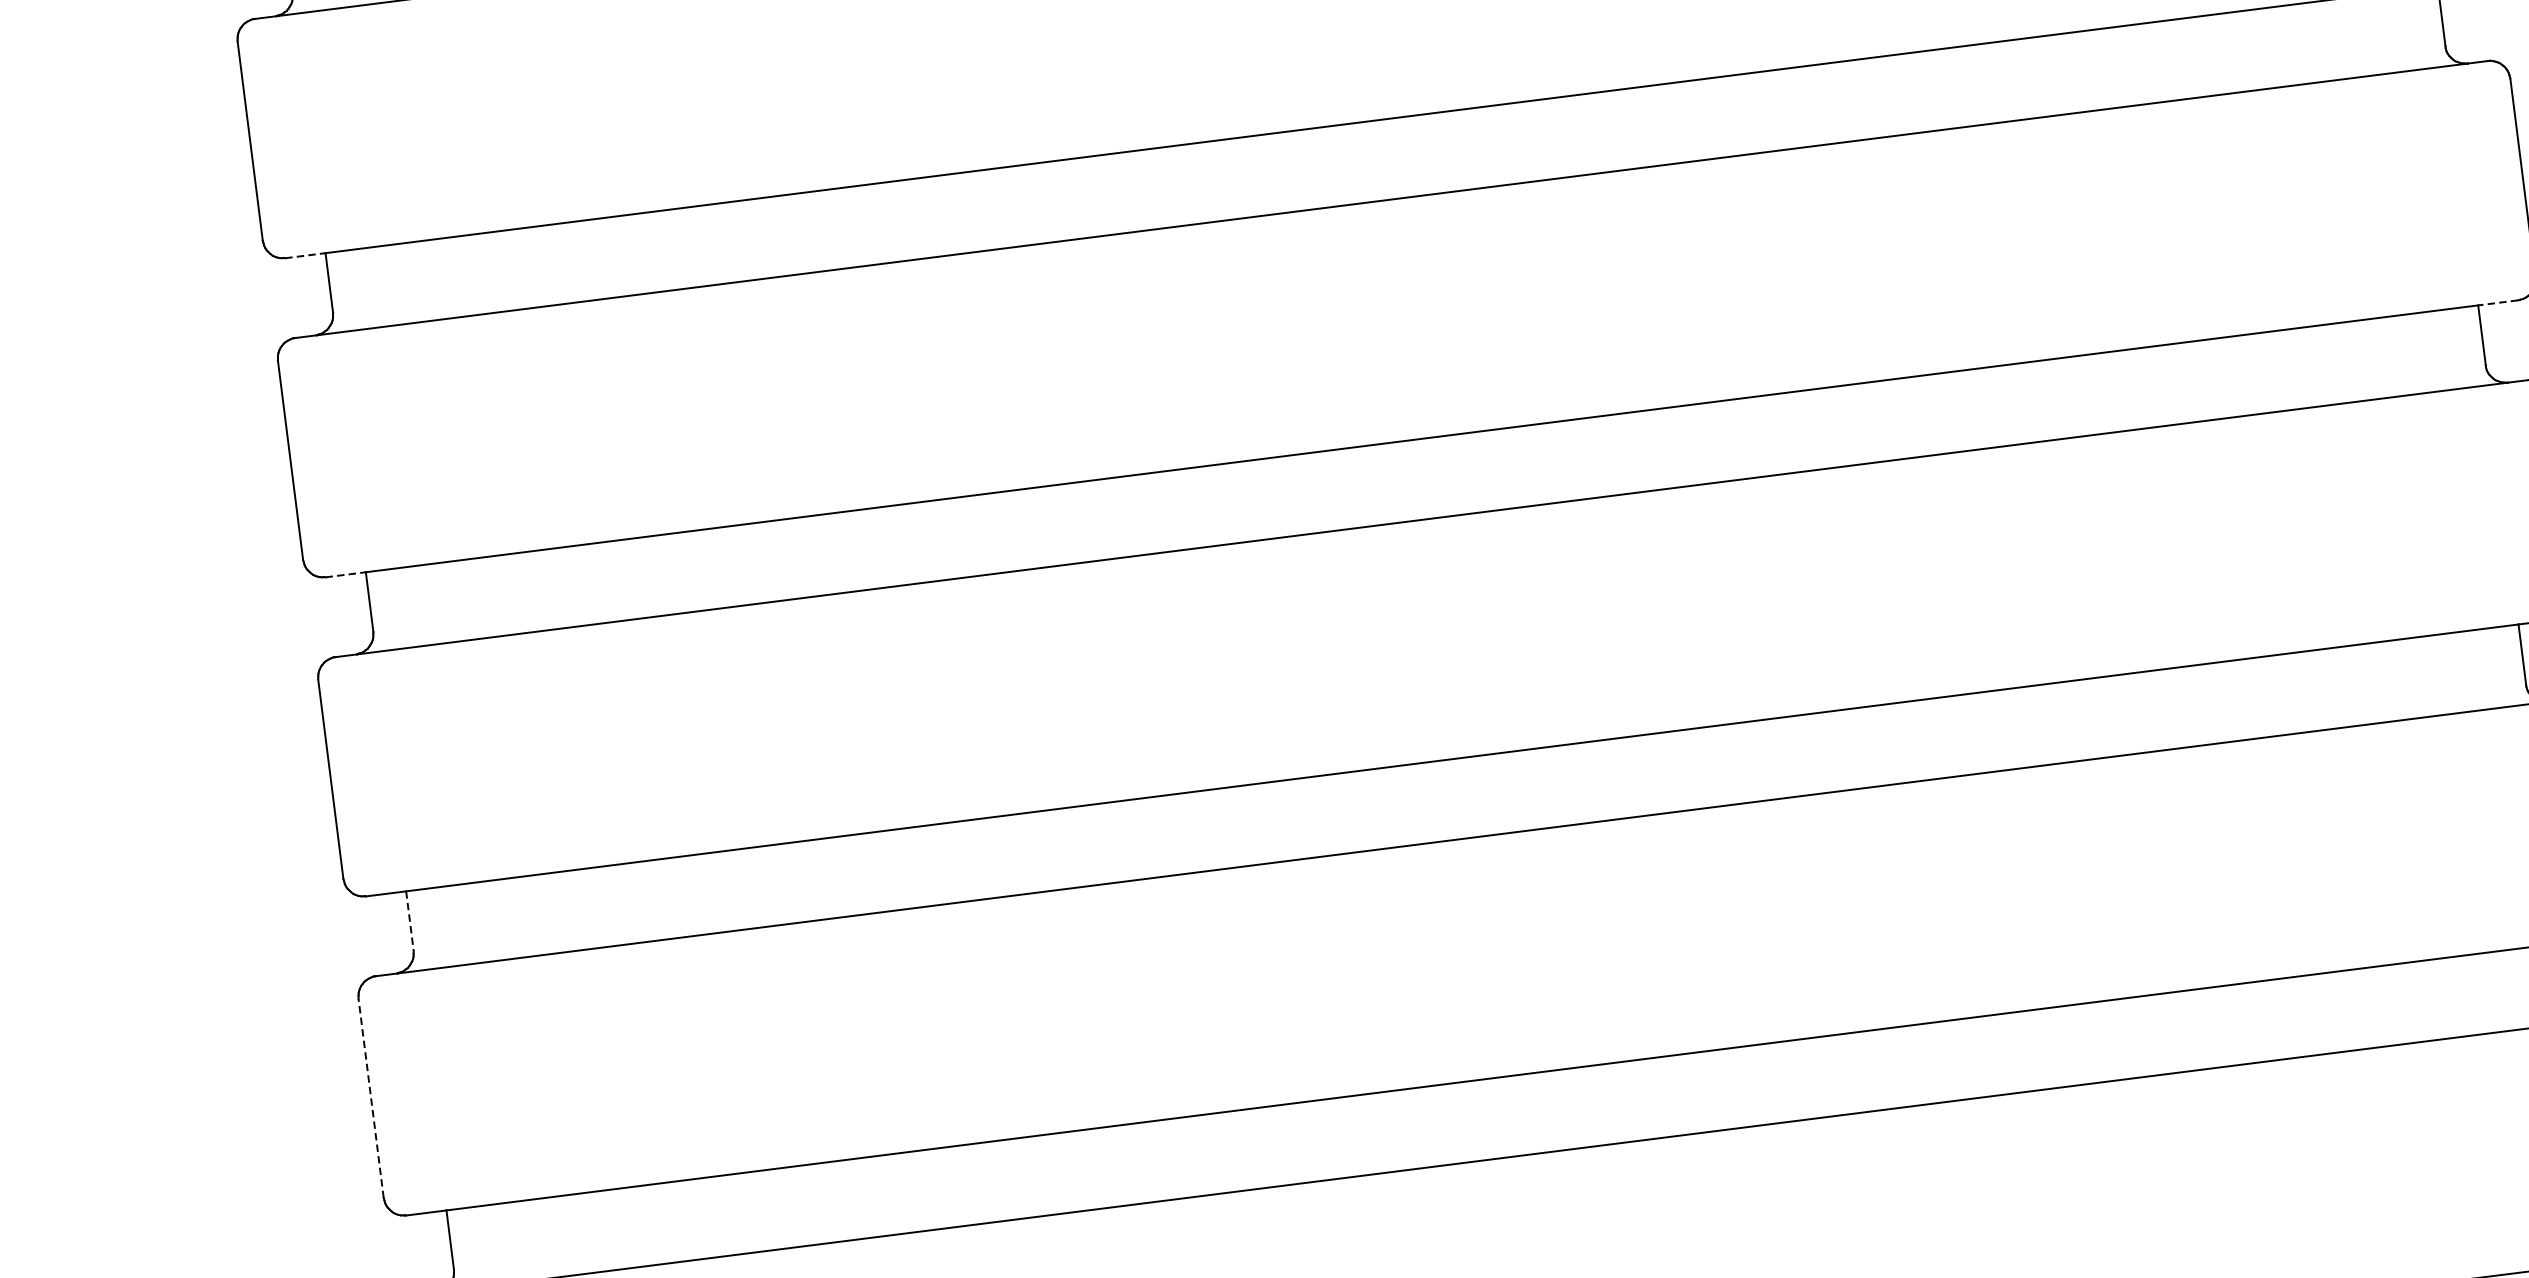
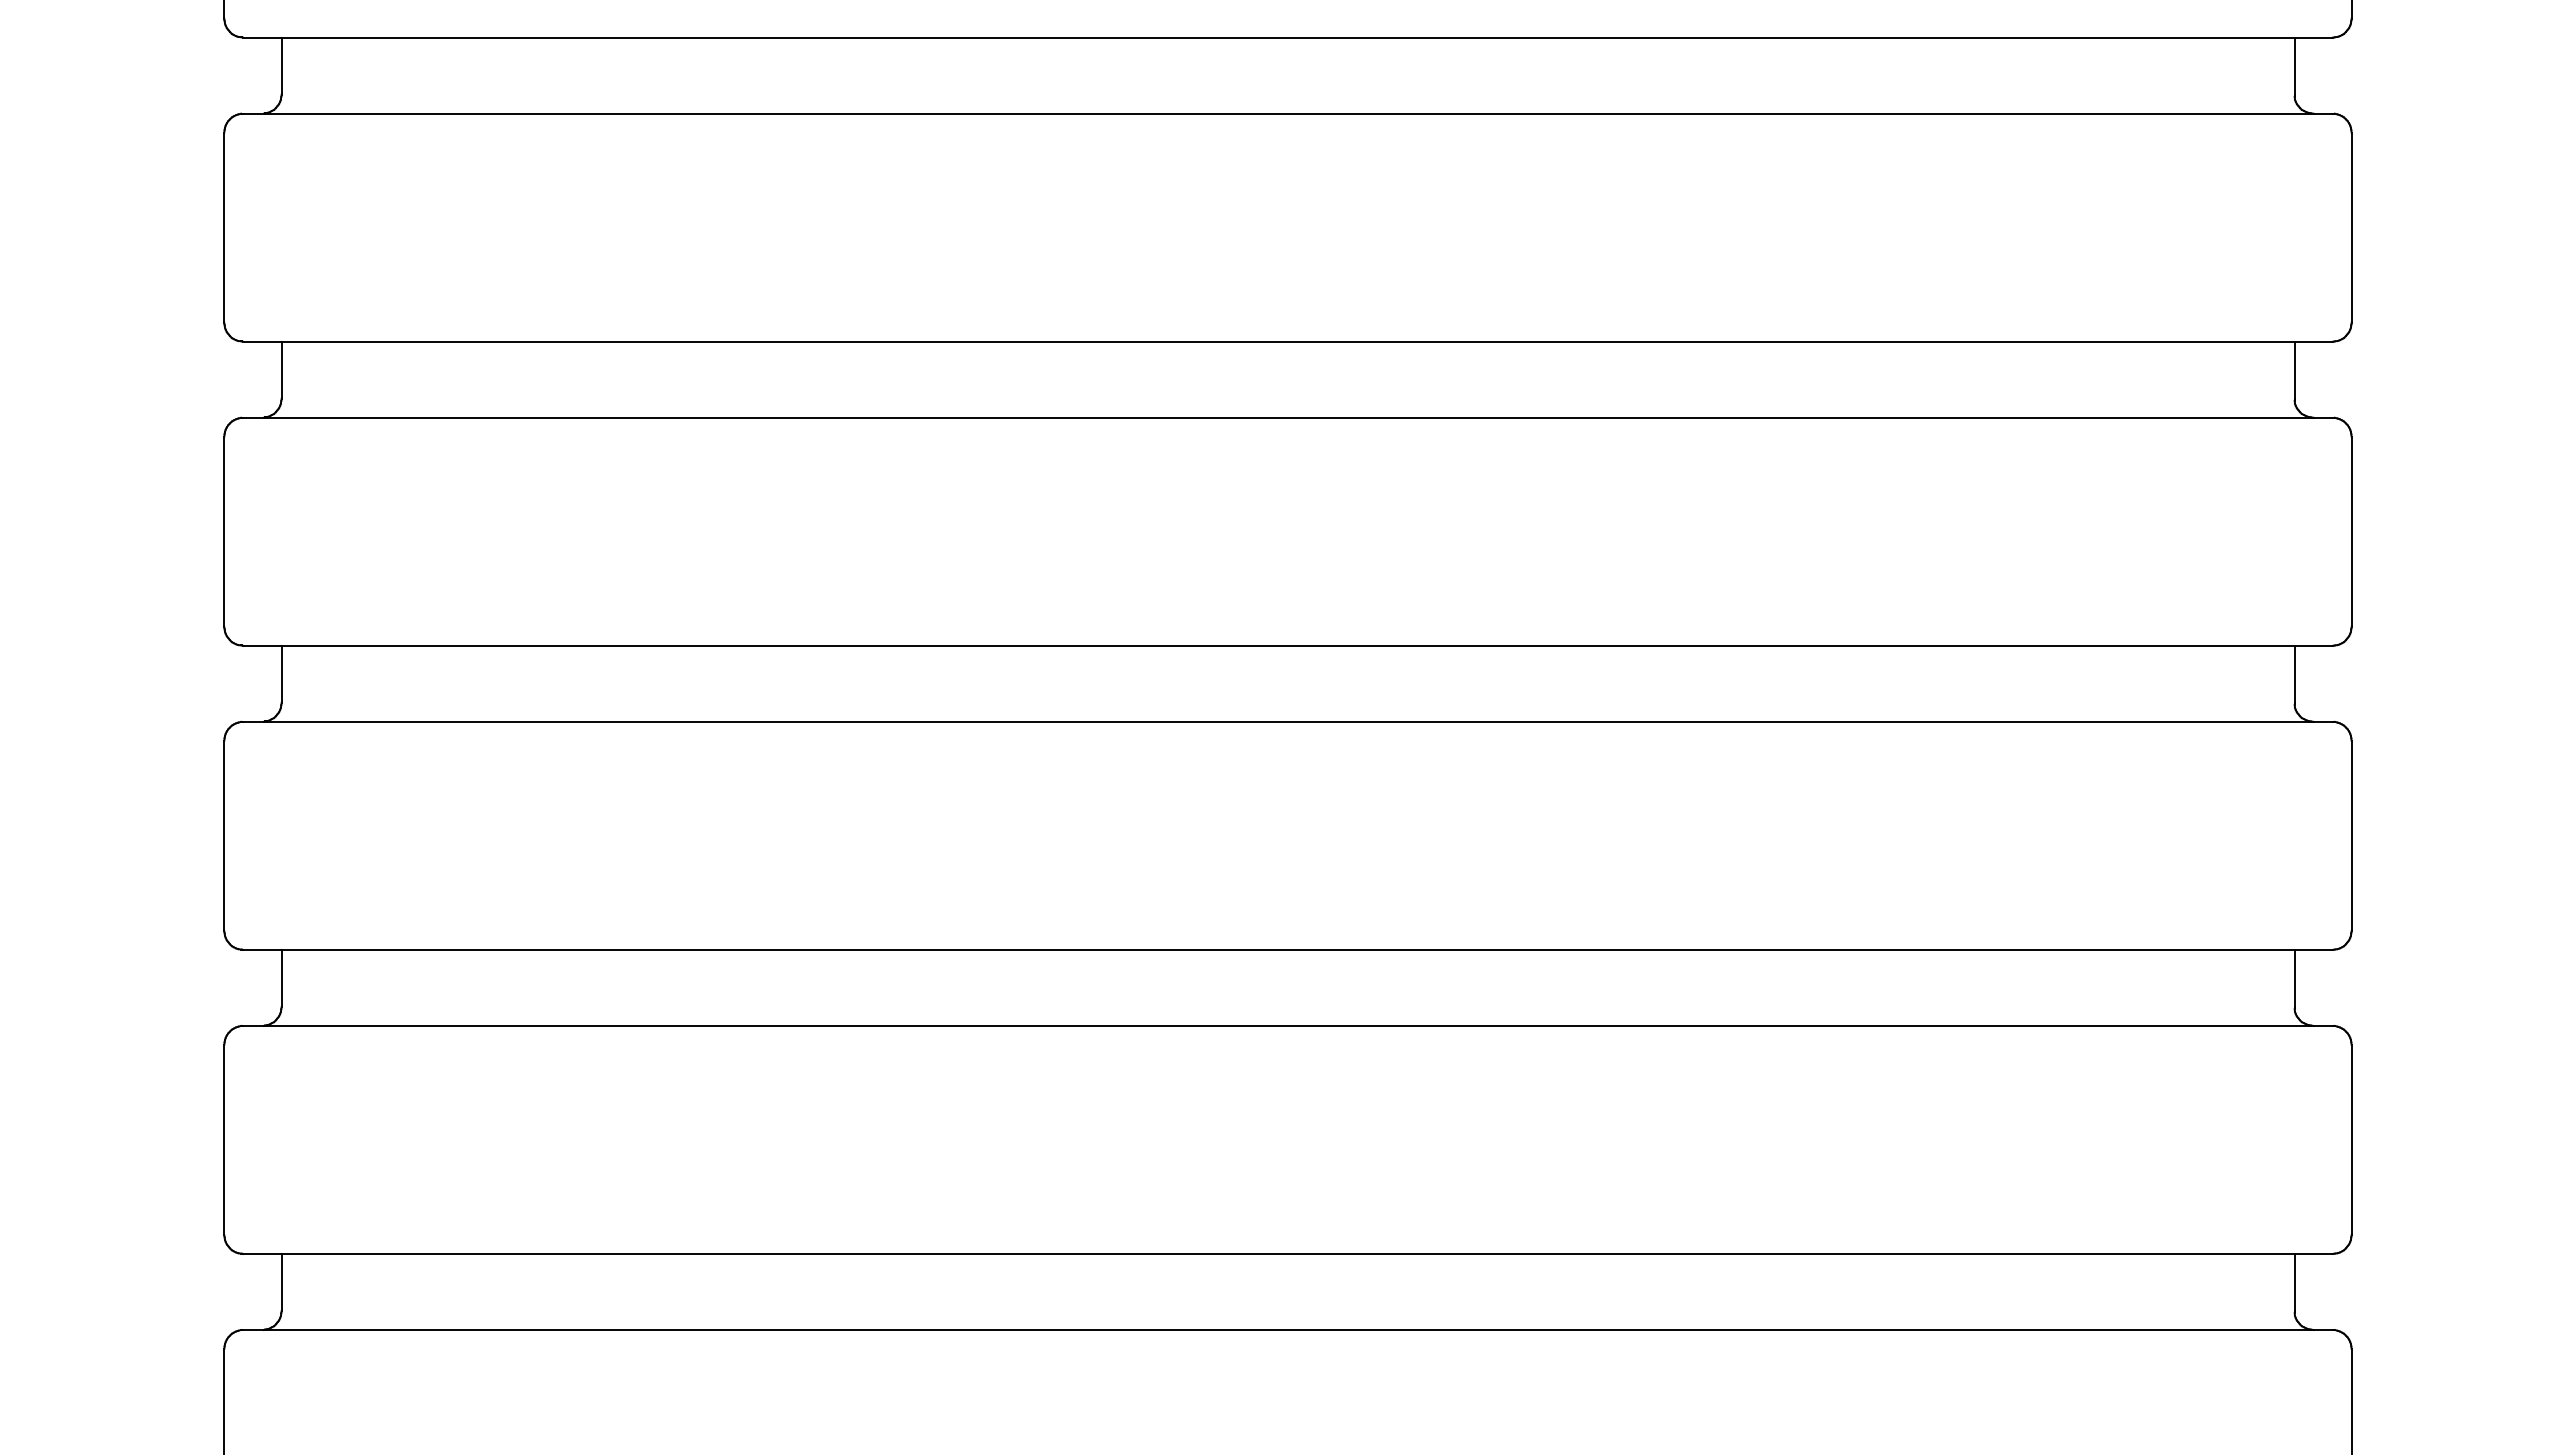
line: (305, 255) -> (262, 37), dashed -> solid
line: (2497, 302) -> (2313, 341), dashed -> solid
line: (345, 574) -> (262, 341), dashed -> solid
line: (409, 921) -> (281, 674), dashed -> solid
line: (371, 1097) -> (224, 835), dashed -> solid

